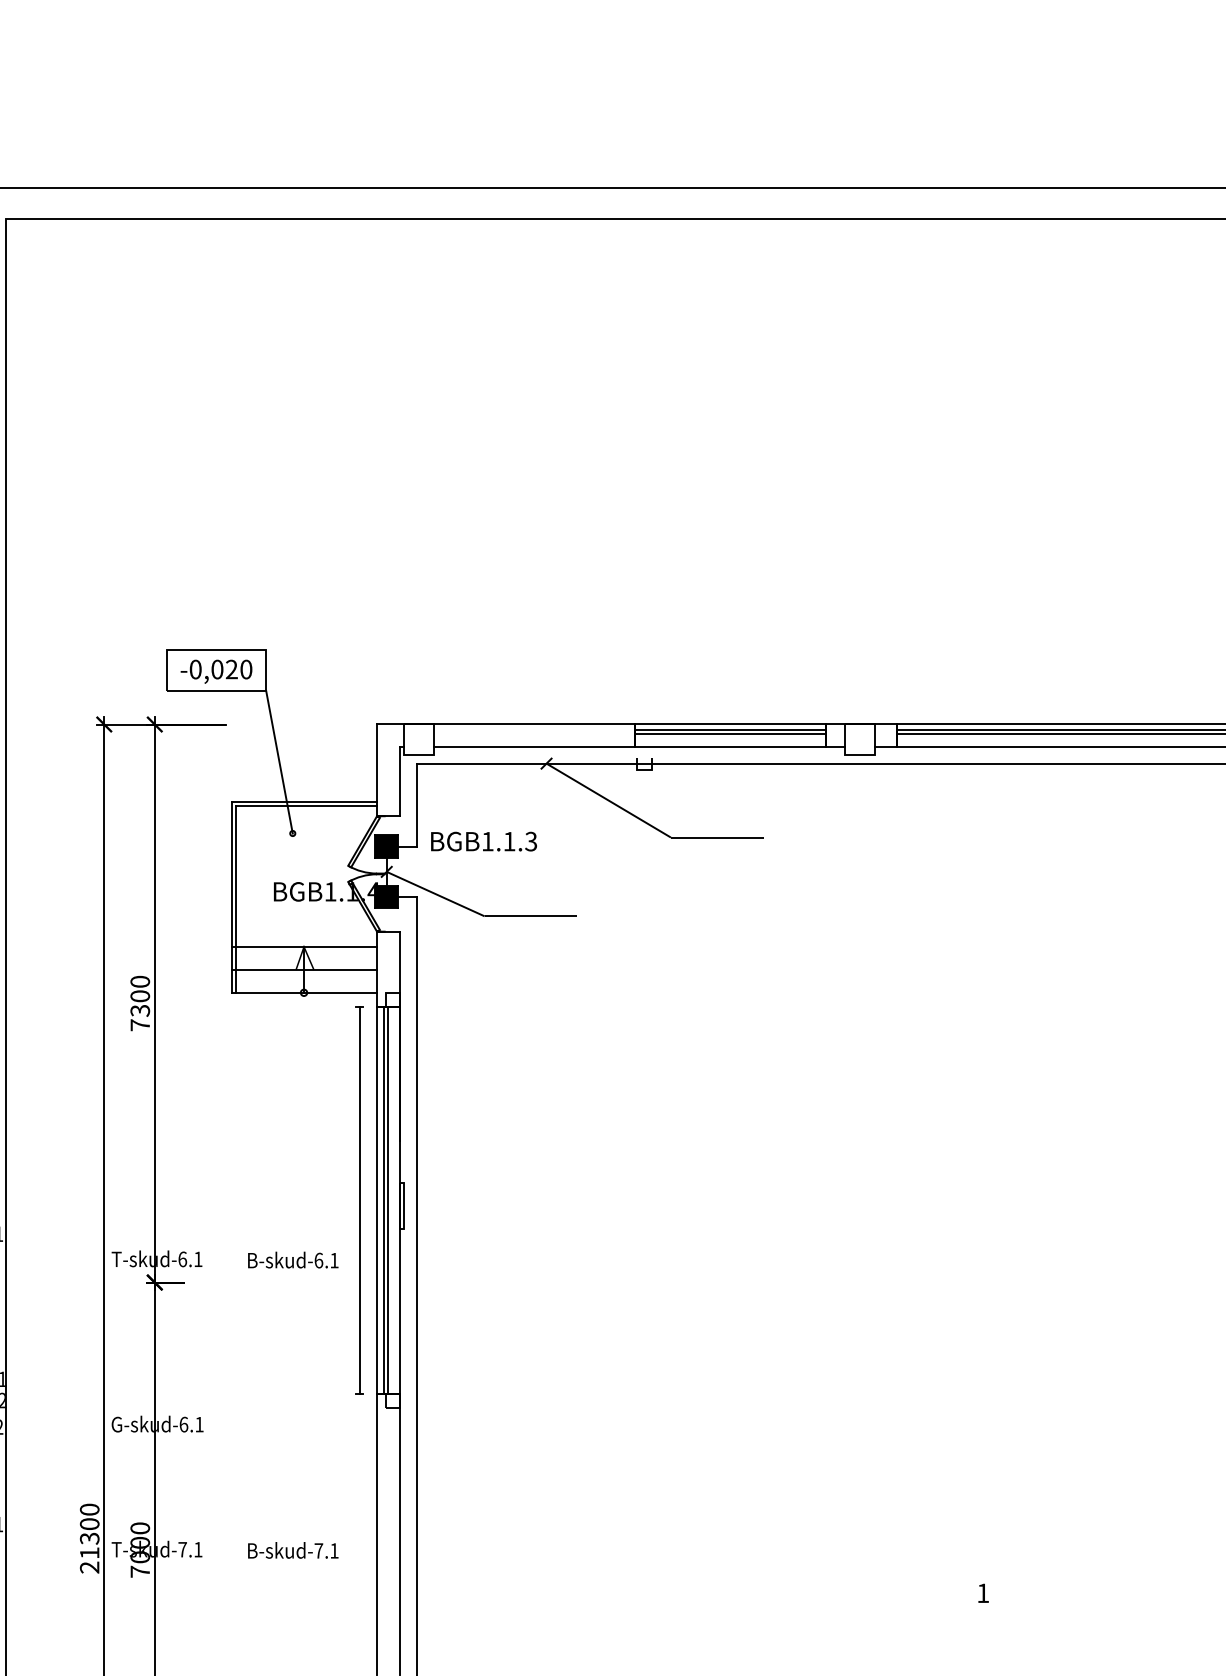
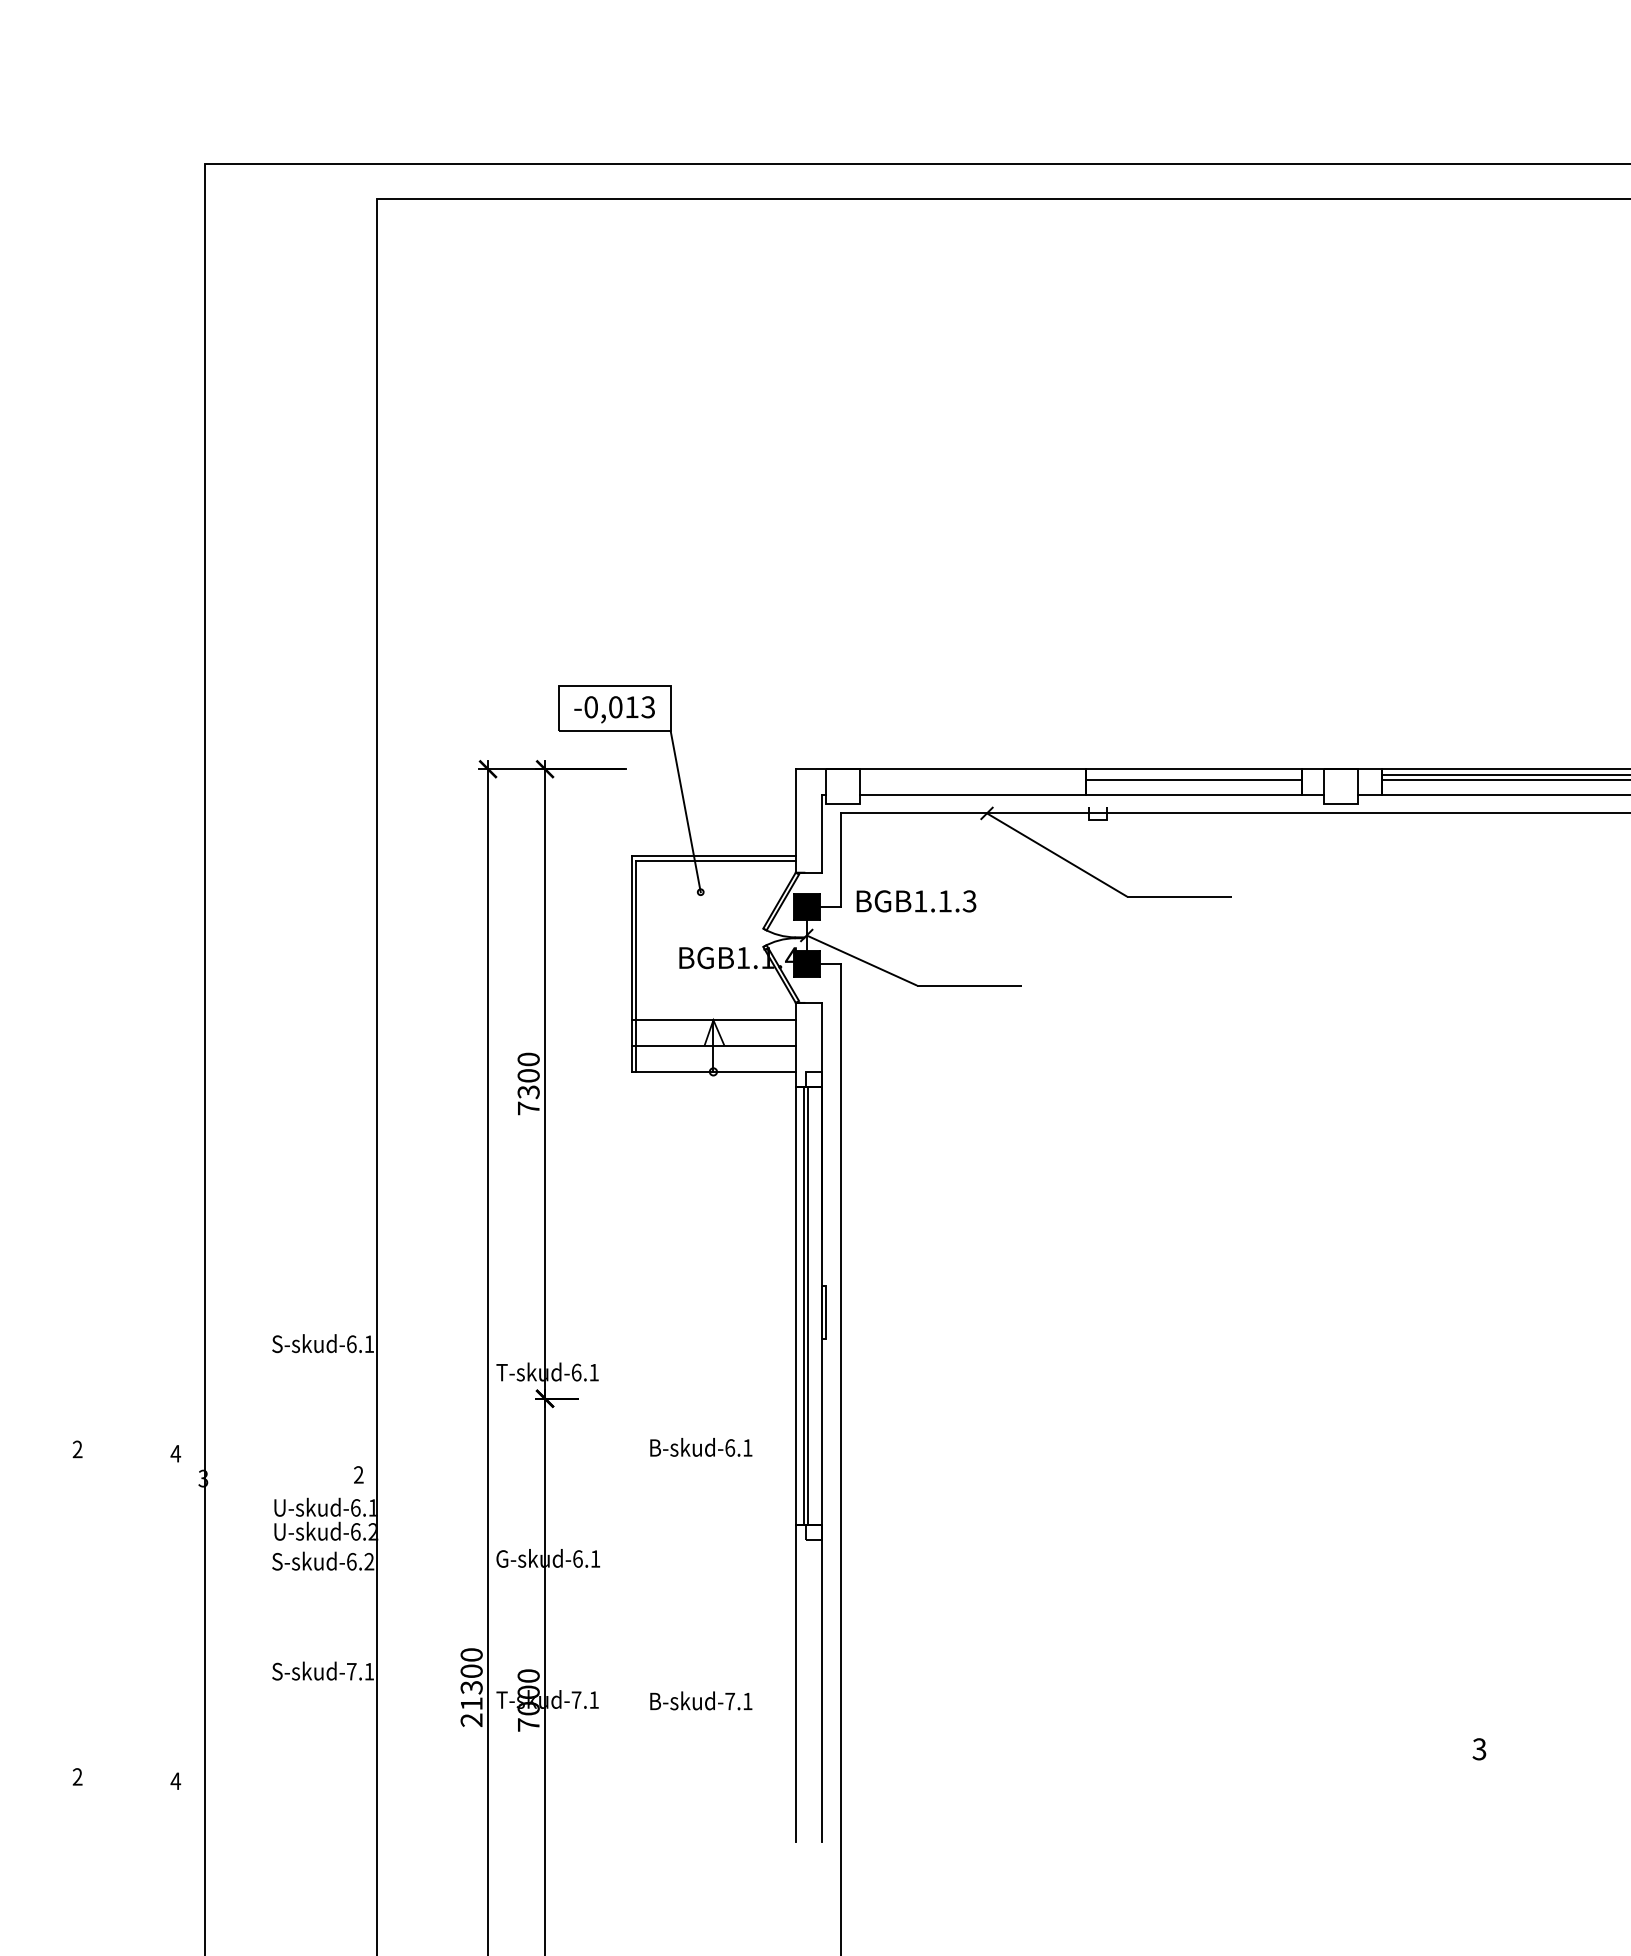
text: (239, 669) -> (640, 707), -0,020 -> -0,013
line: (729, 730) -> (1193, 775), removed
part: (359, 1199) -> (775, 1305), removed
text: (293, 1260) -> (701, 1447), moved
text: (983, 1593) -> (1479, 1749), 1 -> 3

